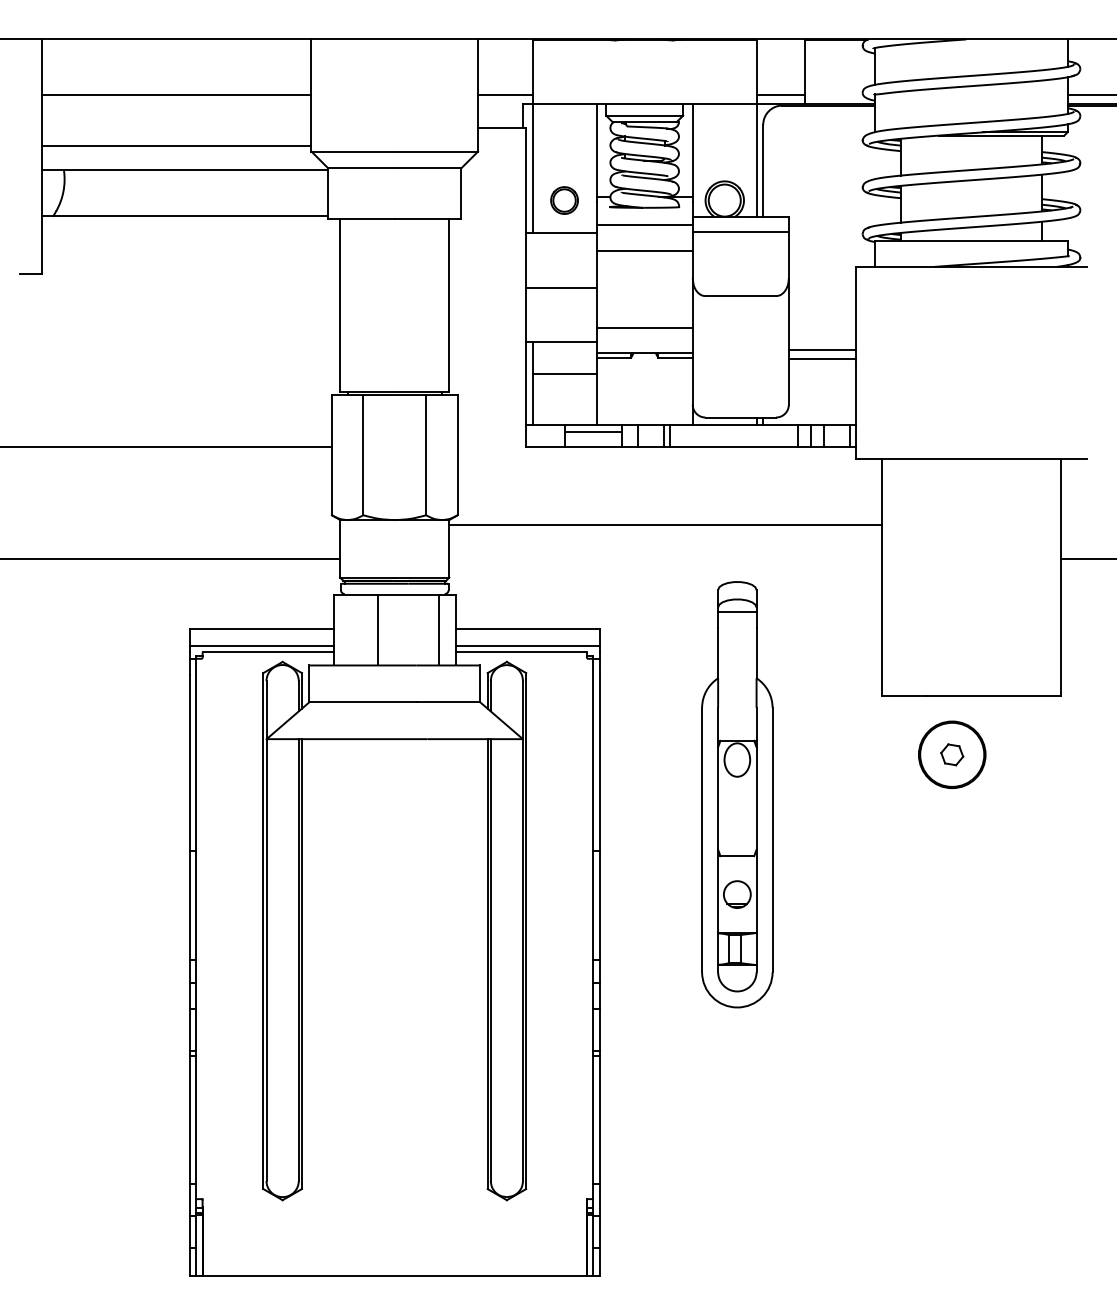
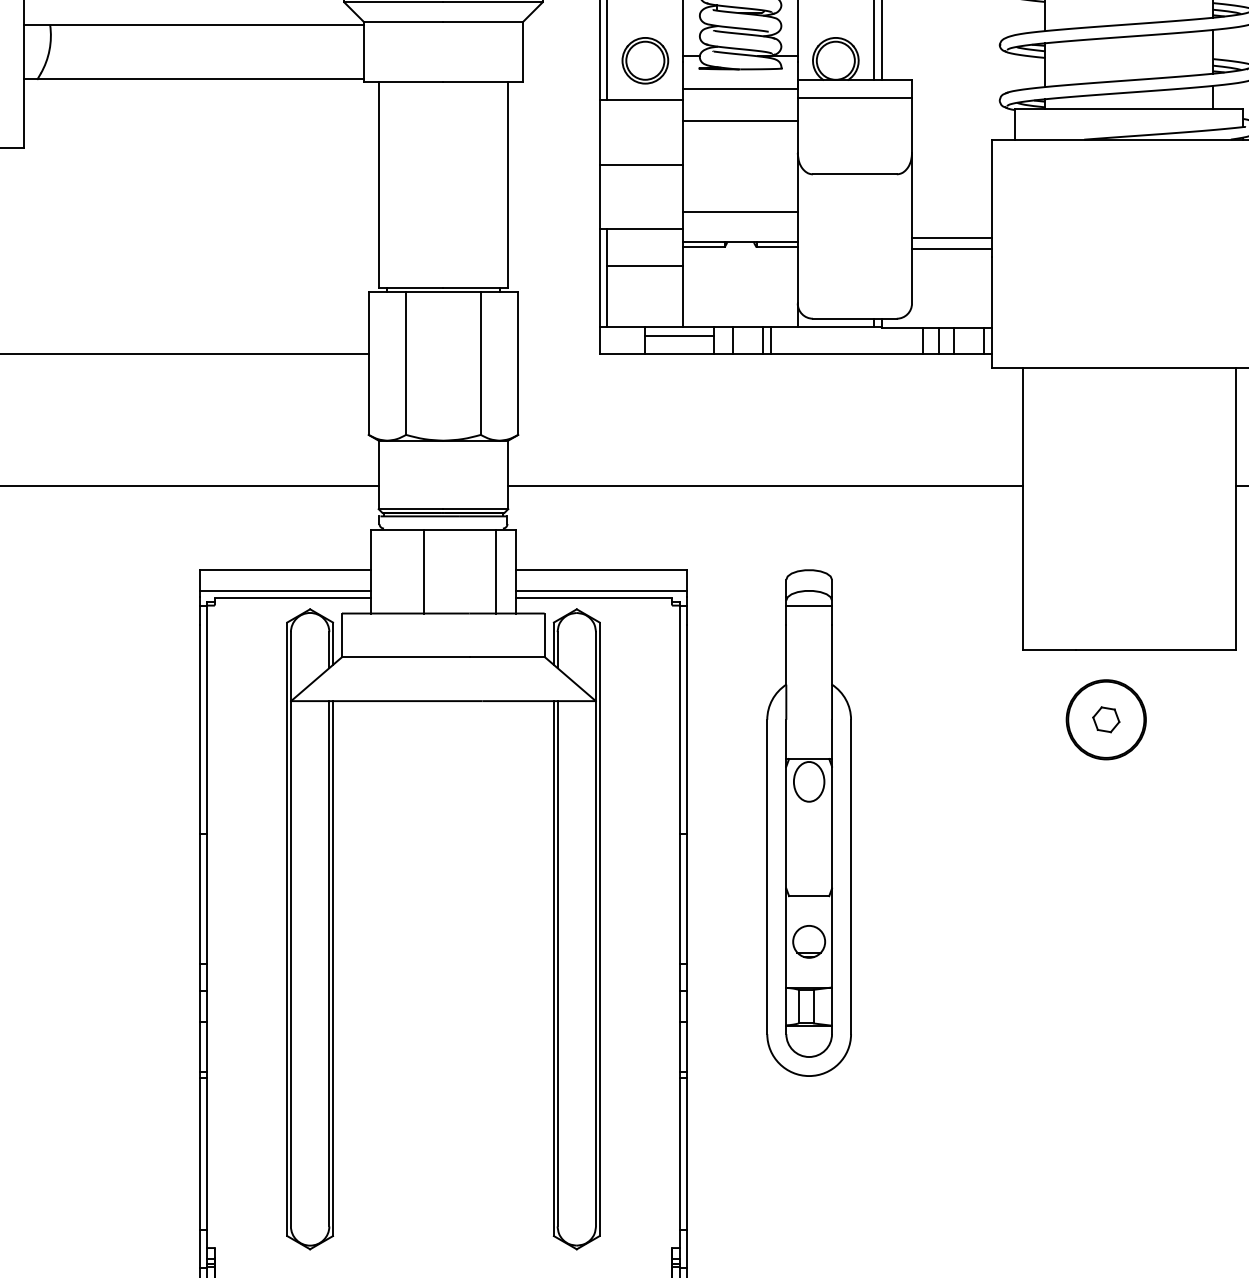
part: (564, 200) -> (645, 60), size x1.43
line: (665, 524) -> (765, 486), moved
part: (737, 794) -> (809, 822), moved

